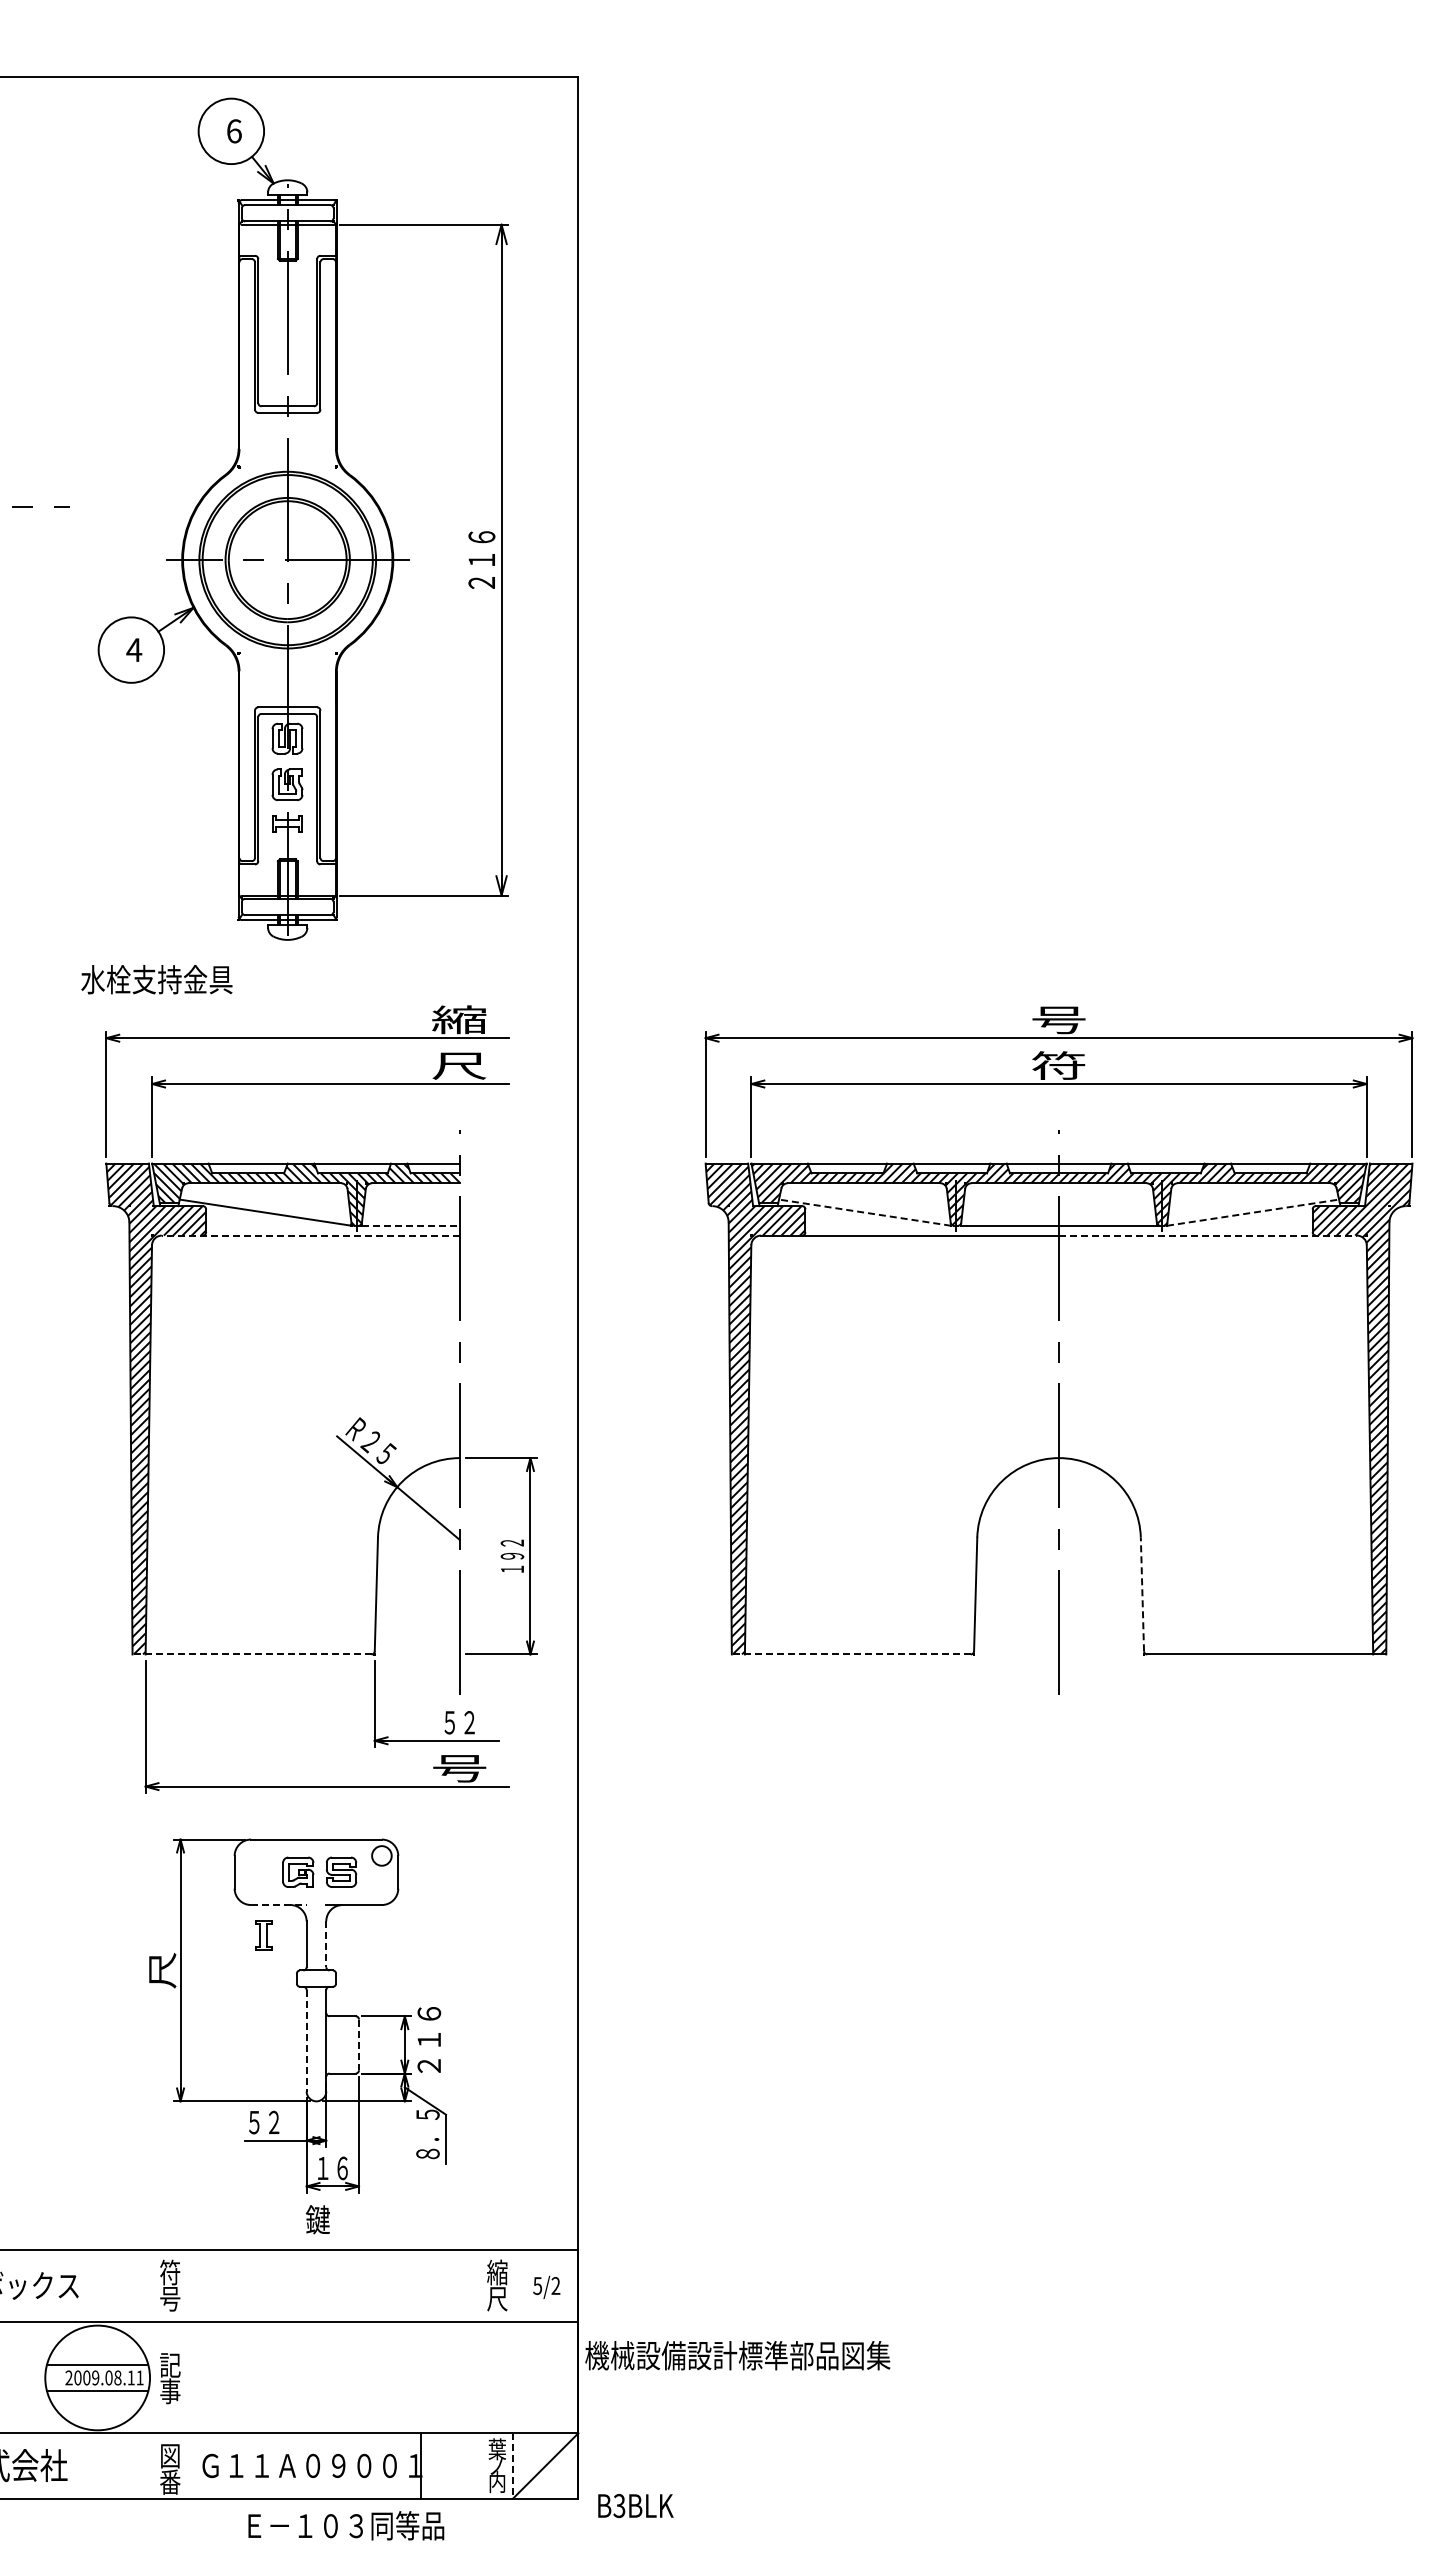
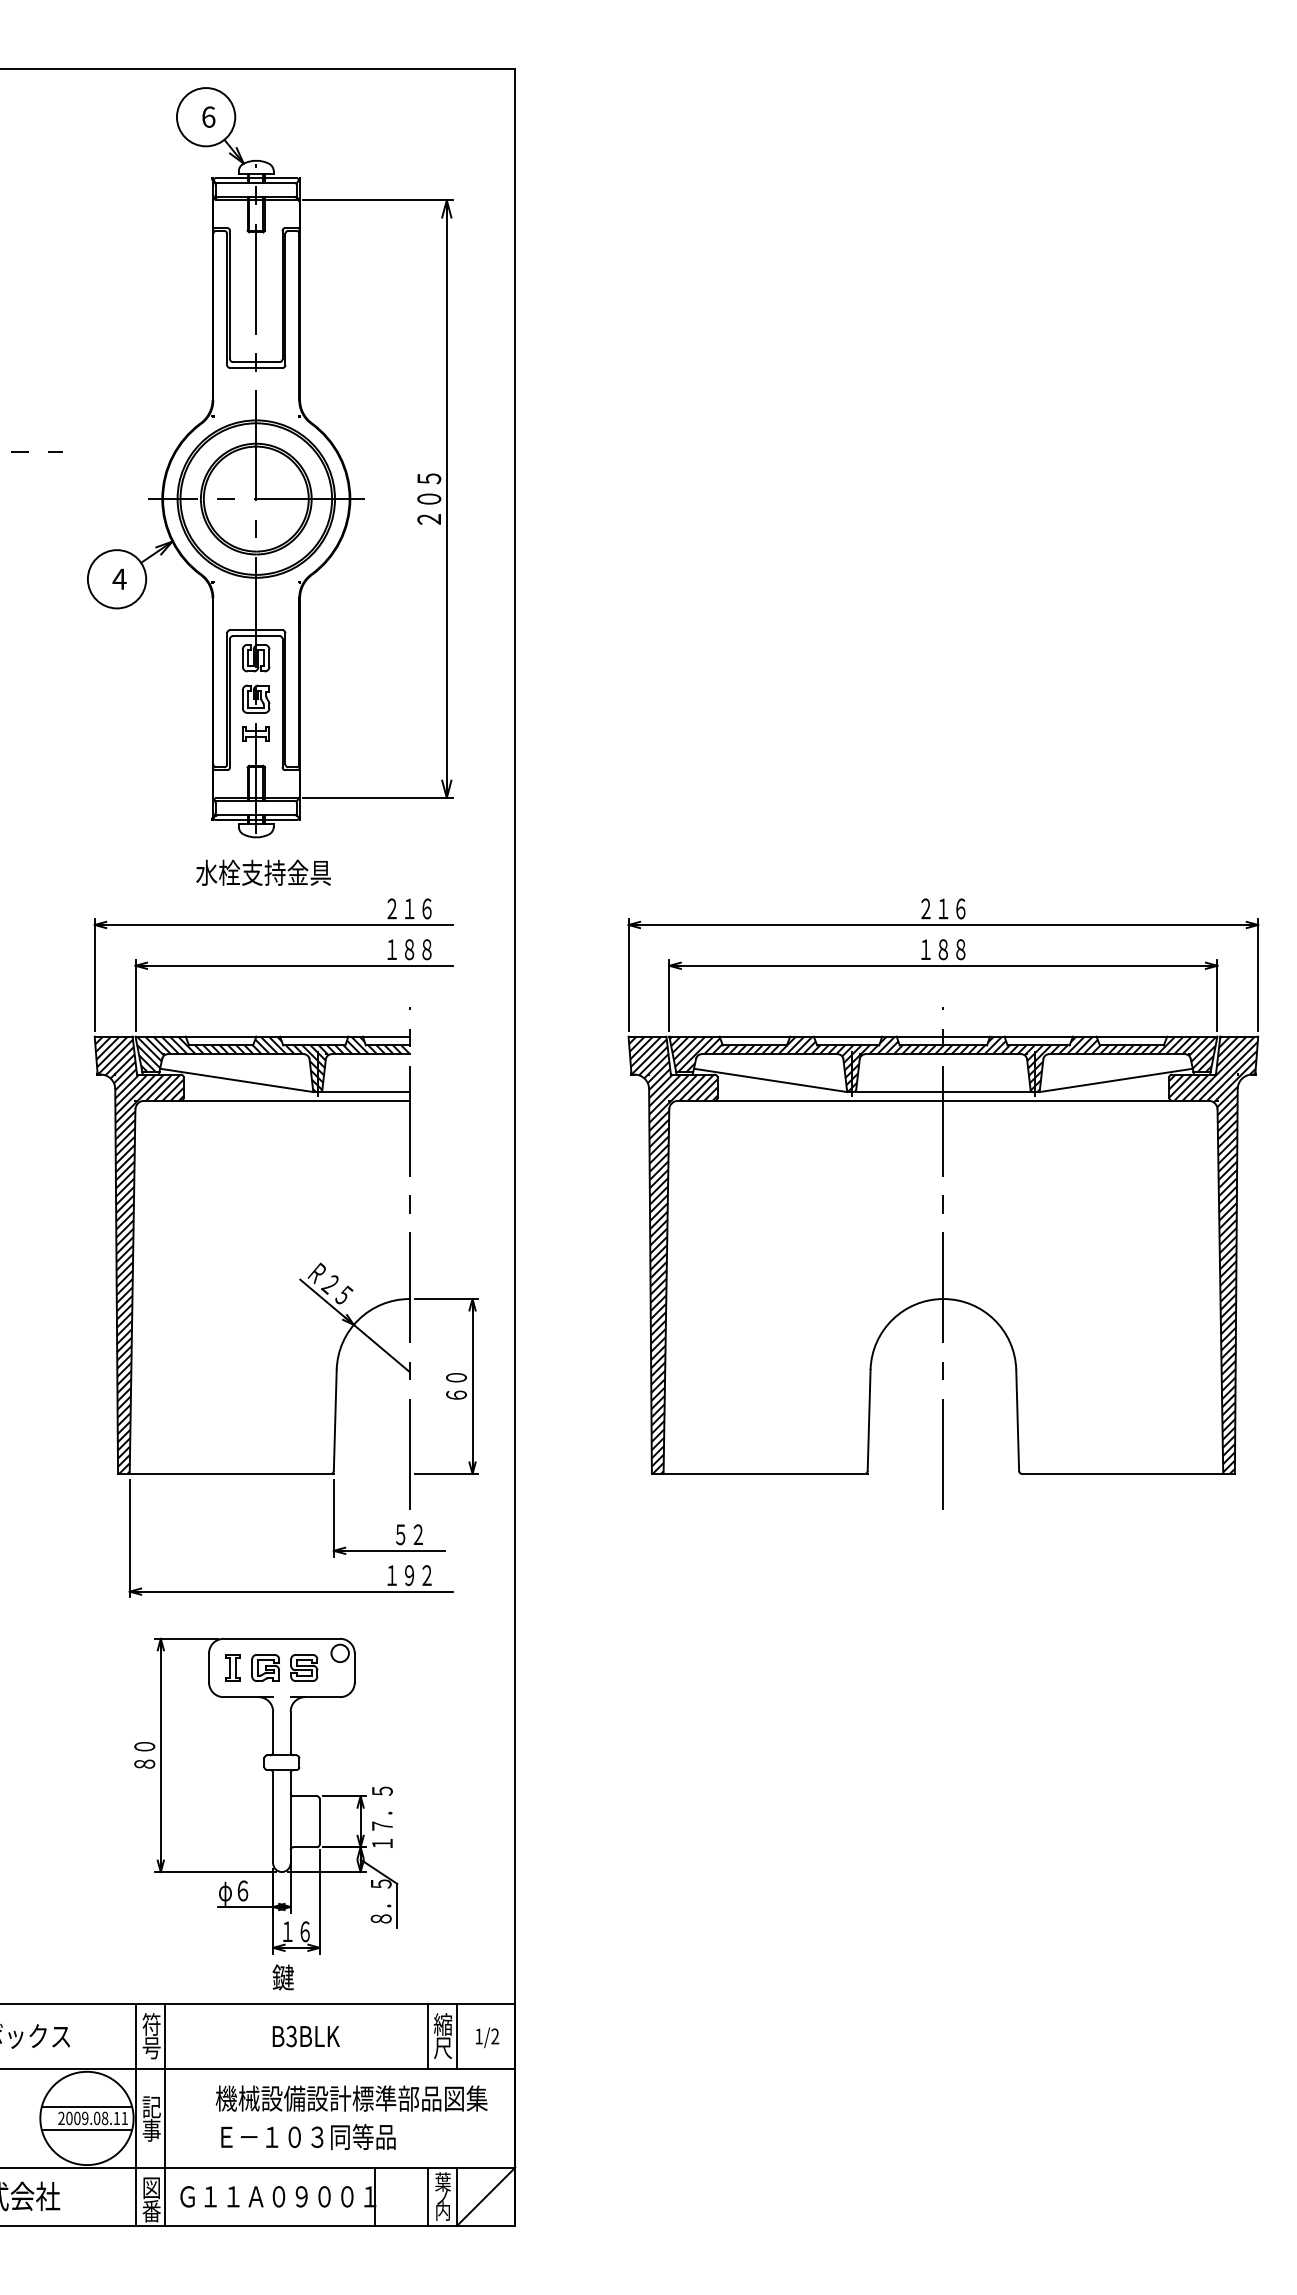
text: (481, 548) -> (428, 488), ２１６ -> ２０５
text: (156, 979) -> (263, 872), moved
text: (459, 1019) -> (409, 908), 縮 -> ２１６
text: (1058, 1020) -> (942, 909), 号 -> ２１６
text: (459, 1065) -> (409, 949), 尺 -> １８８
text: (1058, 1065) -> (942, 949), 符 -> １８８
line: (864, 1212) -> (770, 1080), dashed -> solid
line: (1253, 1212) -> (1116, 1080), dashed -> solid
line: (411, 1225) -> (366, 1091), dashed -> solid
line: (310, 1235) -> (276, 1100), dashed -> solid
line: (1208, 1235) -> (1076, 1100), dashed -> solid
text: (512, 1555) -> (456, 1385), １９２ -> ６０
line: (1142, 1594) -> (1017, 1420), dashed -> solid
line: (251, 1654) -> (224, 1473), dashed -> solid
line: (850, 1654) -> (757, 1473), dashed -> solid
text: (459, 1768) -> (409, 1575), 号 -> １９２
line: (278, 1905) -> (248, 1697), dashed -> solid
part: (263, 1935) -> (232, 1668), moved
line: (326, 1944) -> (290, 1732), dashed -> solid
text: (162, 1970) -> (144, 1755), 尺 -> ８０
text: (429, 2039) -> (382, 1816), ２１６ -> １７．５
line: (306, 2040) -> (273, 1817), dashed -> solid
line: (359, 2045) -> (320, 1822), dashed -> solid
text: (262, 2125) -> (233, 1893), ５２ -> φ６
line: (480, 2286) -> (428, 2036), added
line: (512, 2286) -> (456, 2036), added
text: (537, 2286) -> (478, 2036), 5/2 -> 1/2
text: (737, 2355) -> (351, 2098), moved
line: (153, 2374) -> (136, 2115), added
line: (185, 2374) -> (165, 2115), added
line: (480, 2465) -> (428, 2196), added
line: (512, 2465) -> (456, 2196), dashed -> solid
text: (635, 2506) -> (305, 2036), moved
text: (346, 2525) -> (308, 2136), moved

